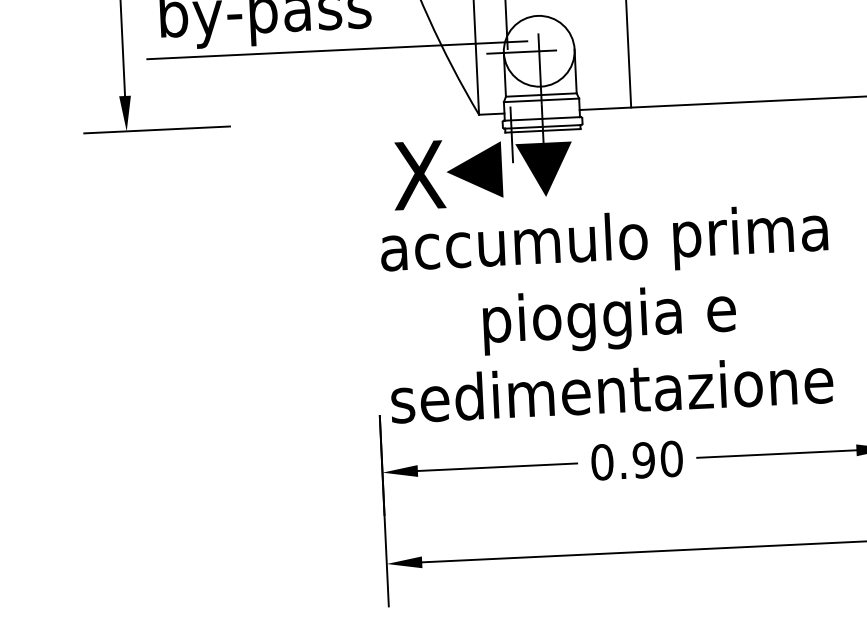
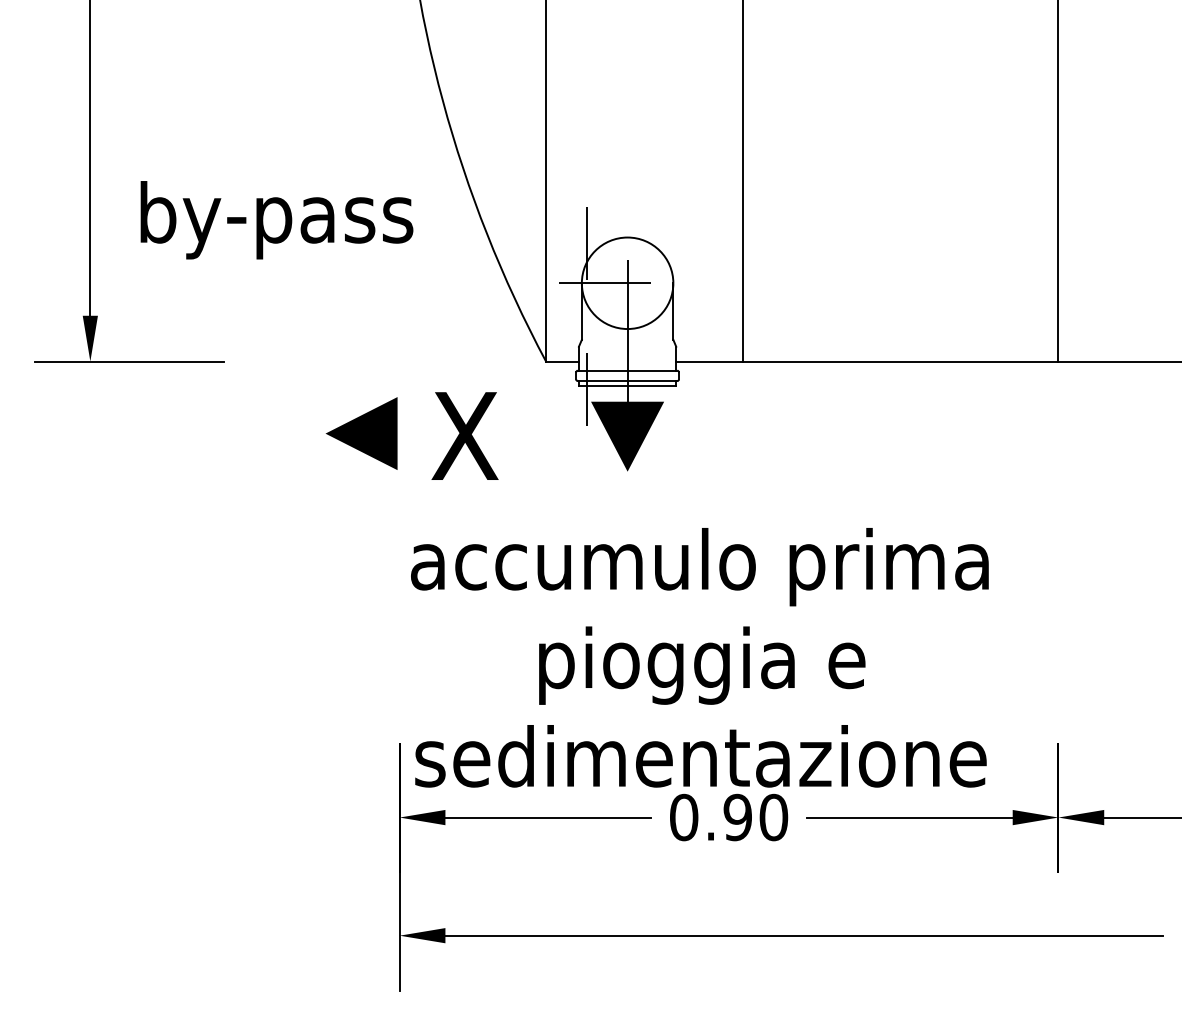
line: (336, 50) -> (366, 269), removed
line: (541, 94) -> (627, 339), removed
line: (541, 100) -> (627, 346), removed
line: (474, 170) -> (361, 433), moved
text: (607, 313) -> (699, 657), moved

